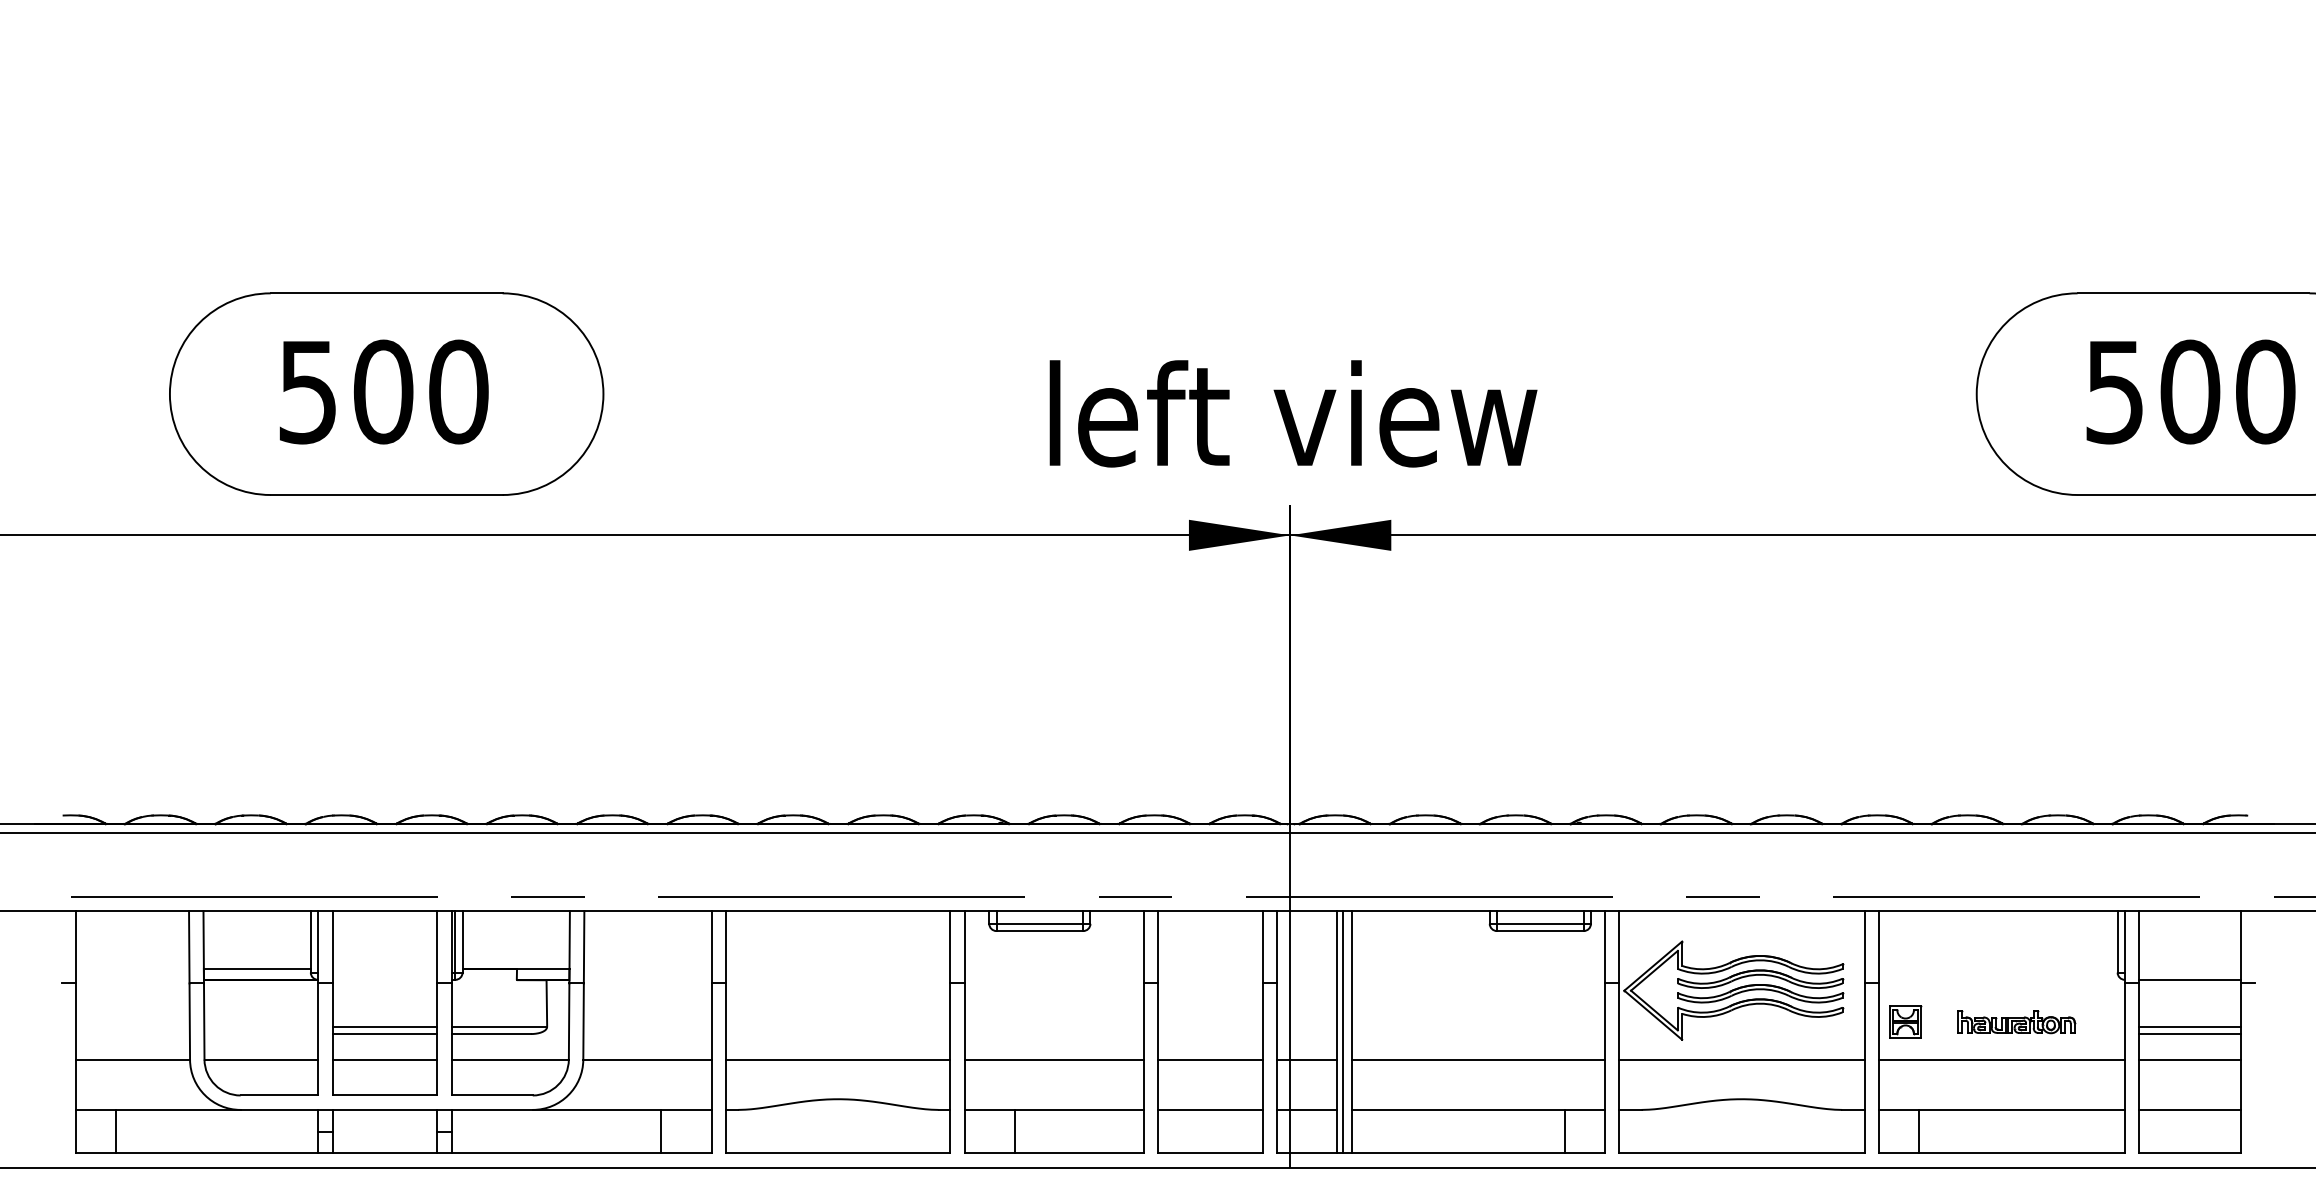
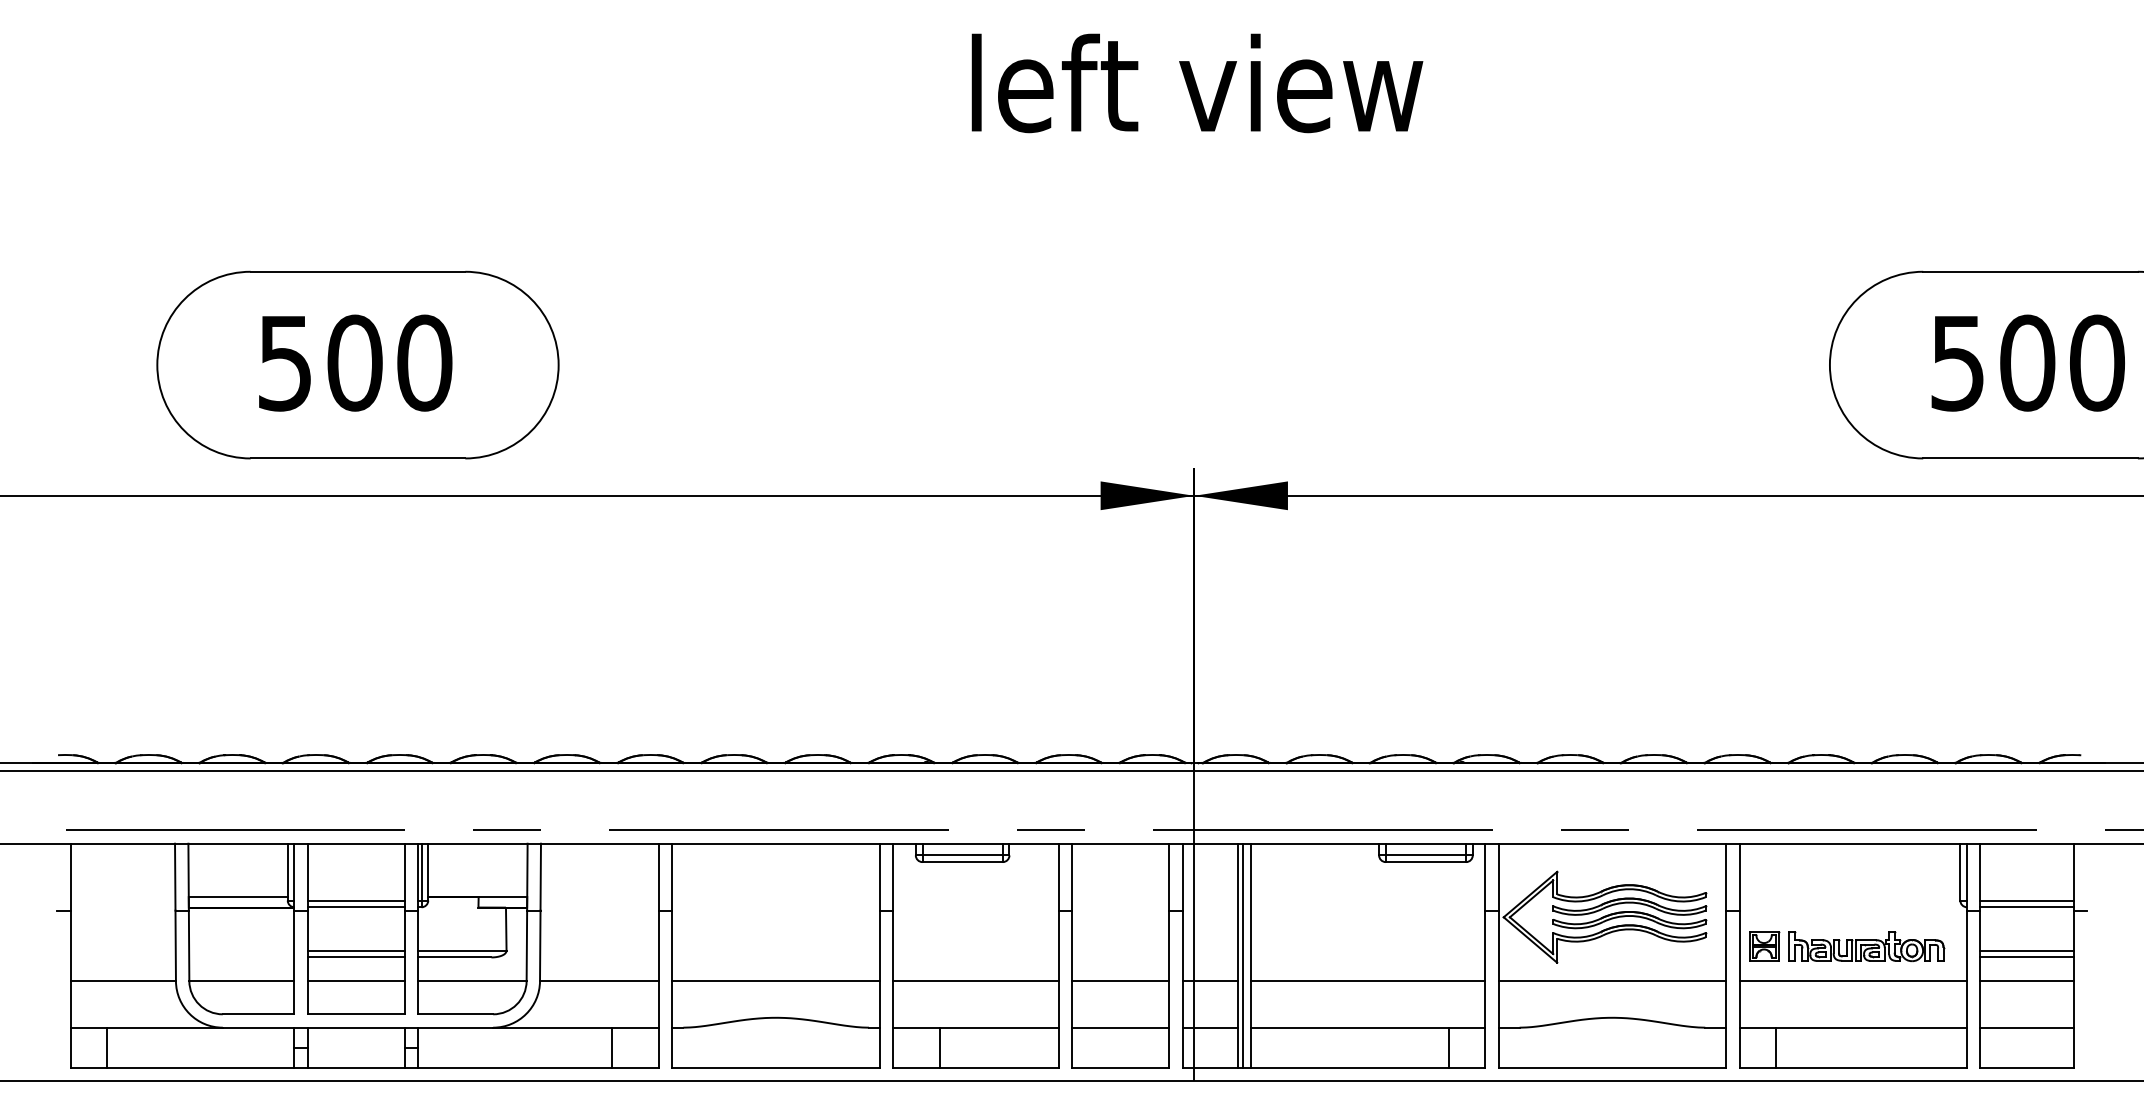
text: (1293, 413) -> (1197, 83), moved
line: (384, 972) -> (355, 900), added
line: (2189, 972) -> (2026, 900), added
line: (384, 979) -> (355, 906), added
part: (2016, 1021) -> (1866, 945), size x1.43

